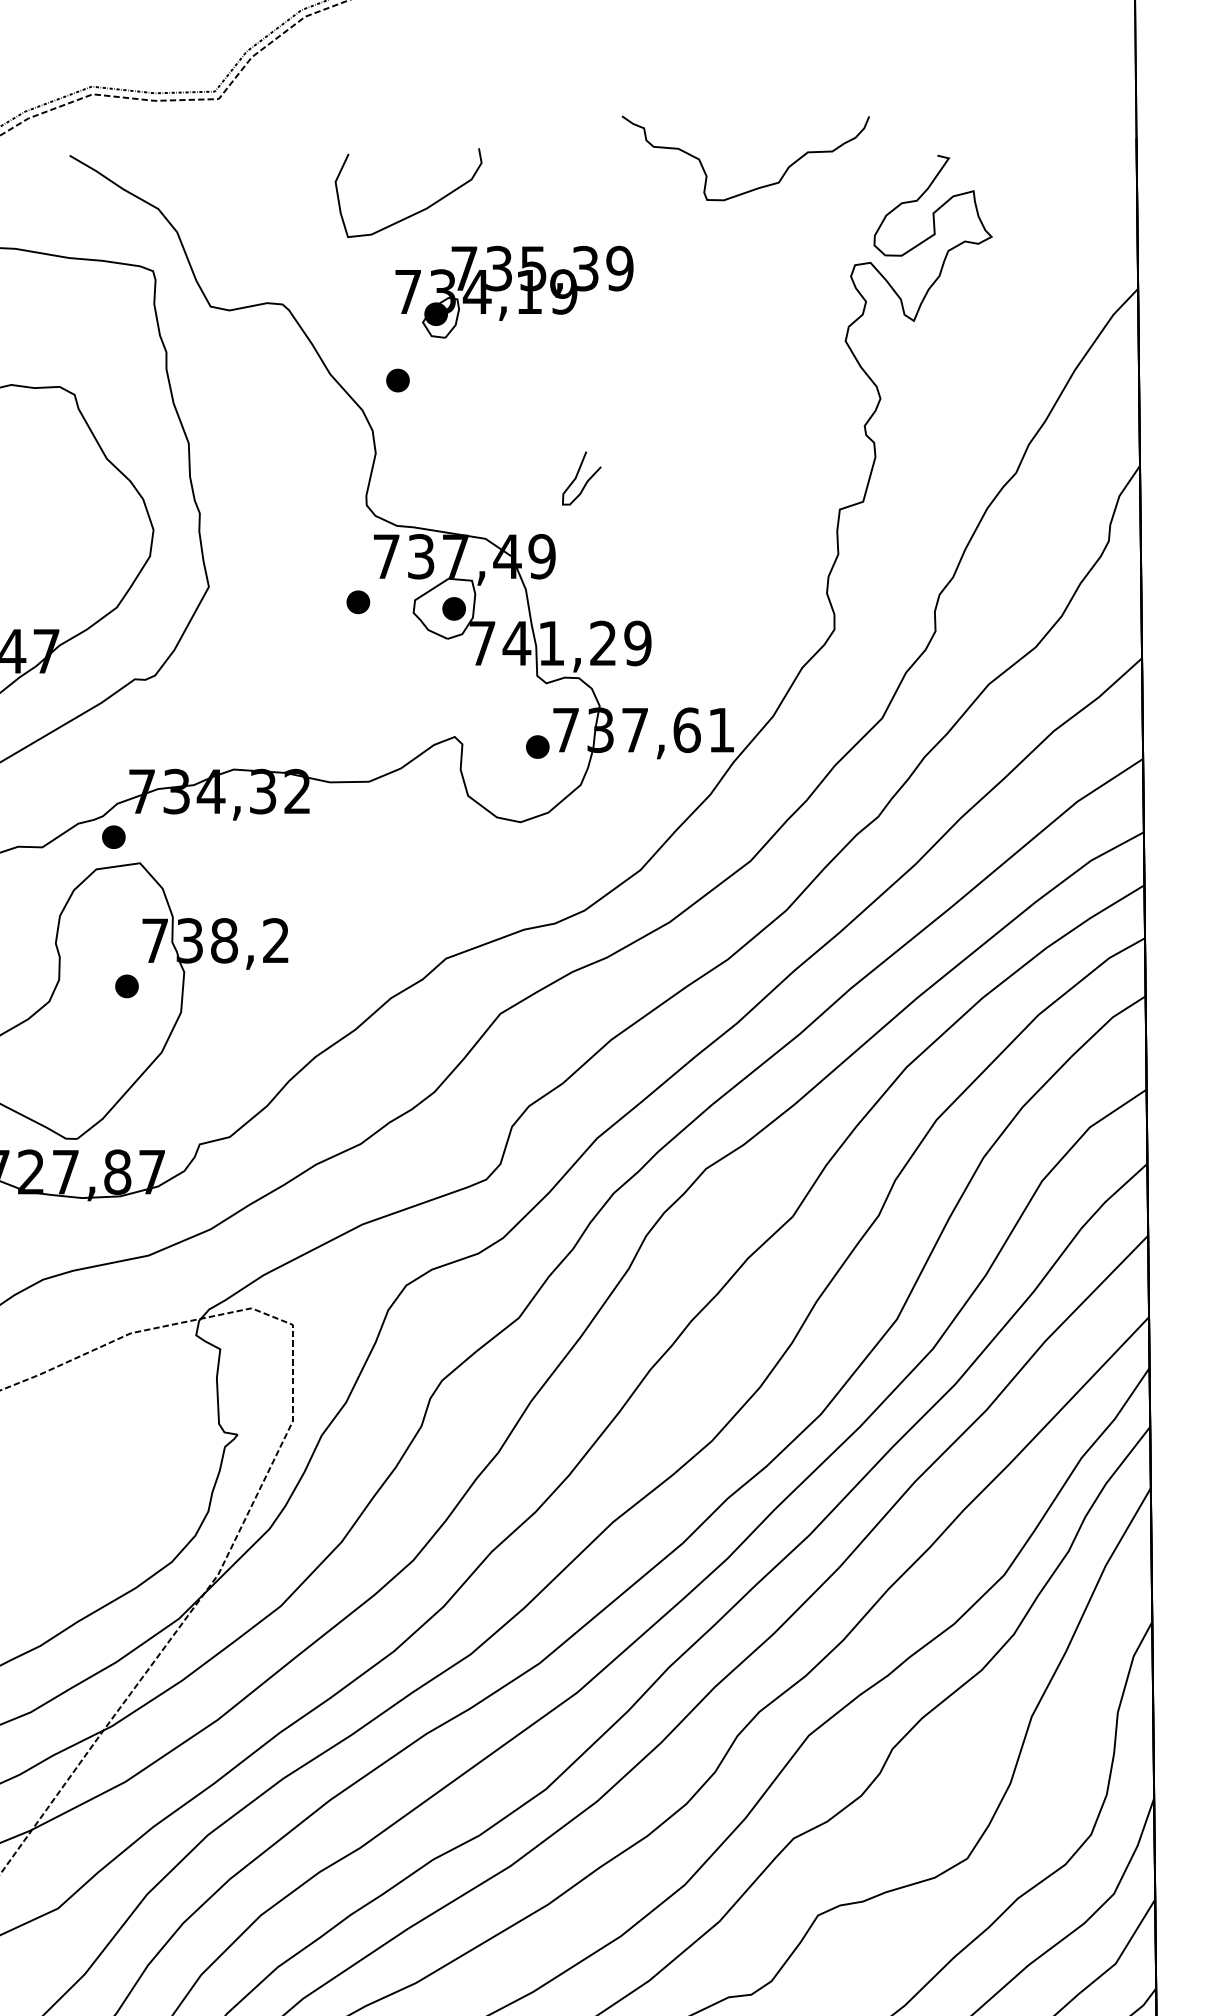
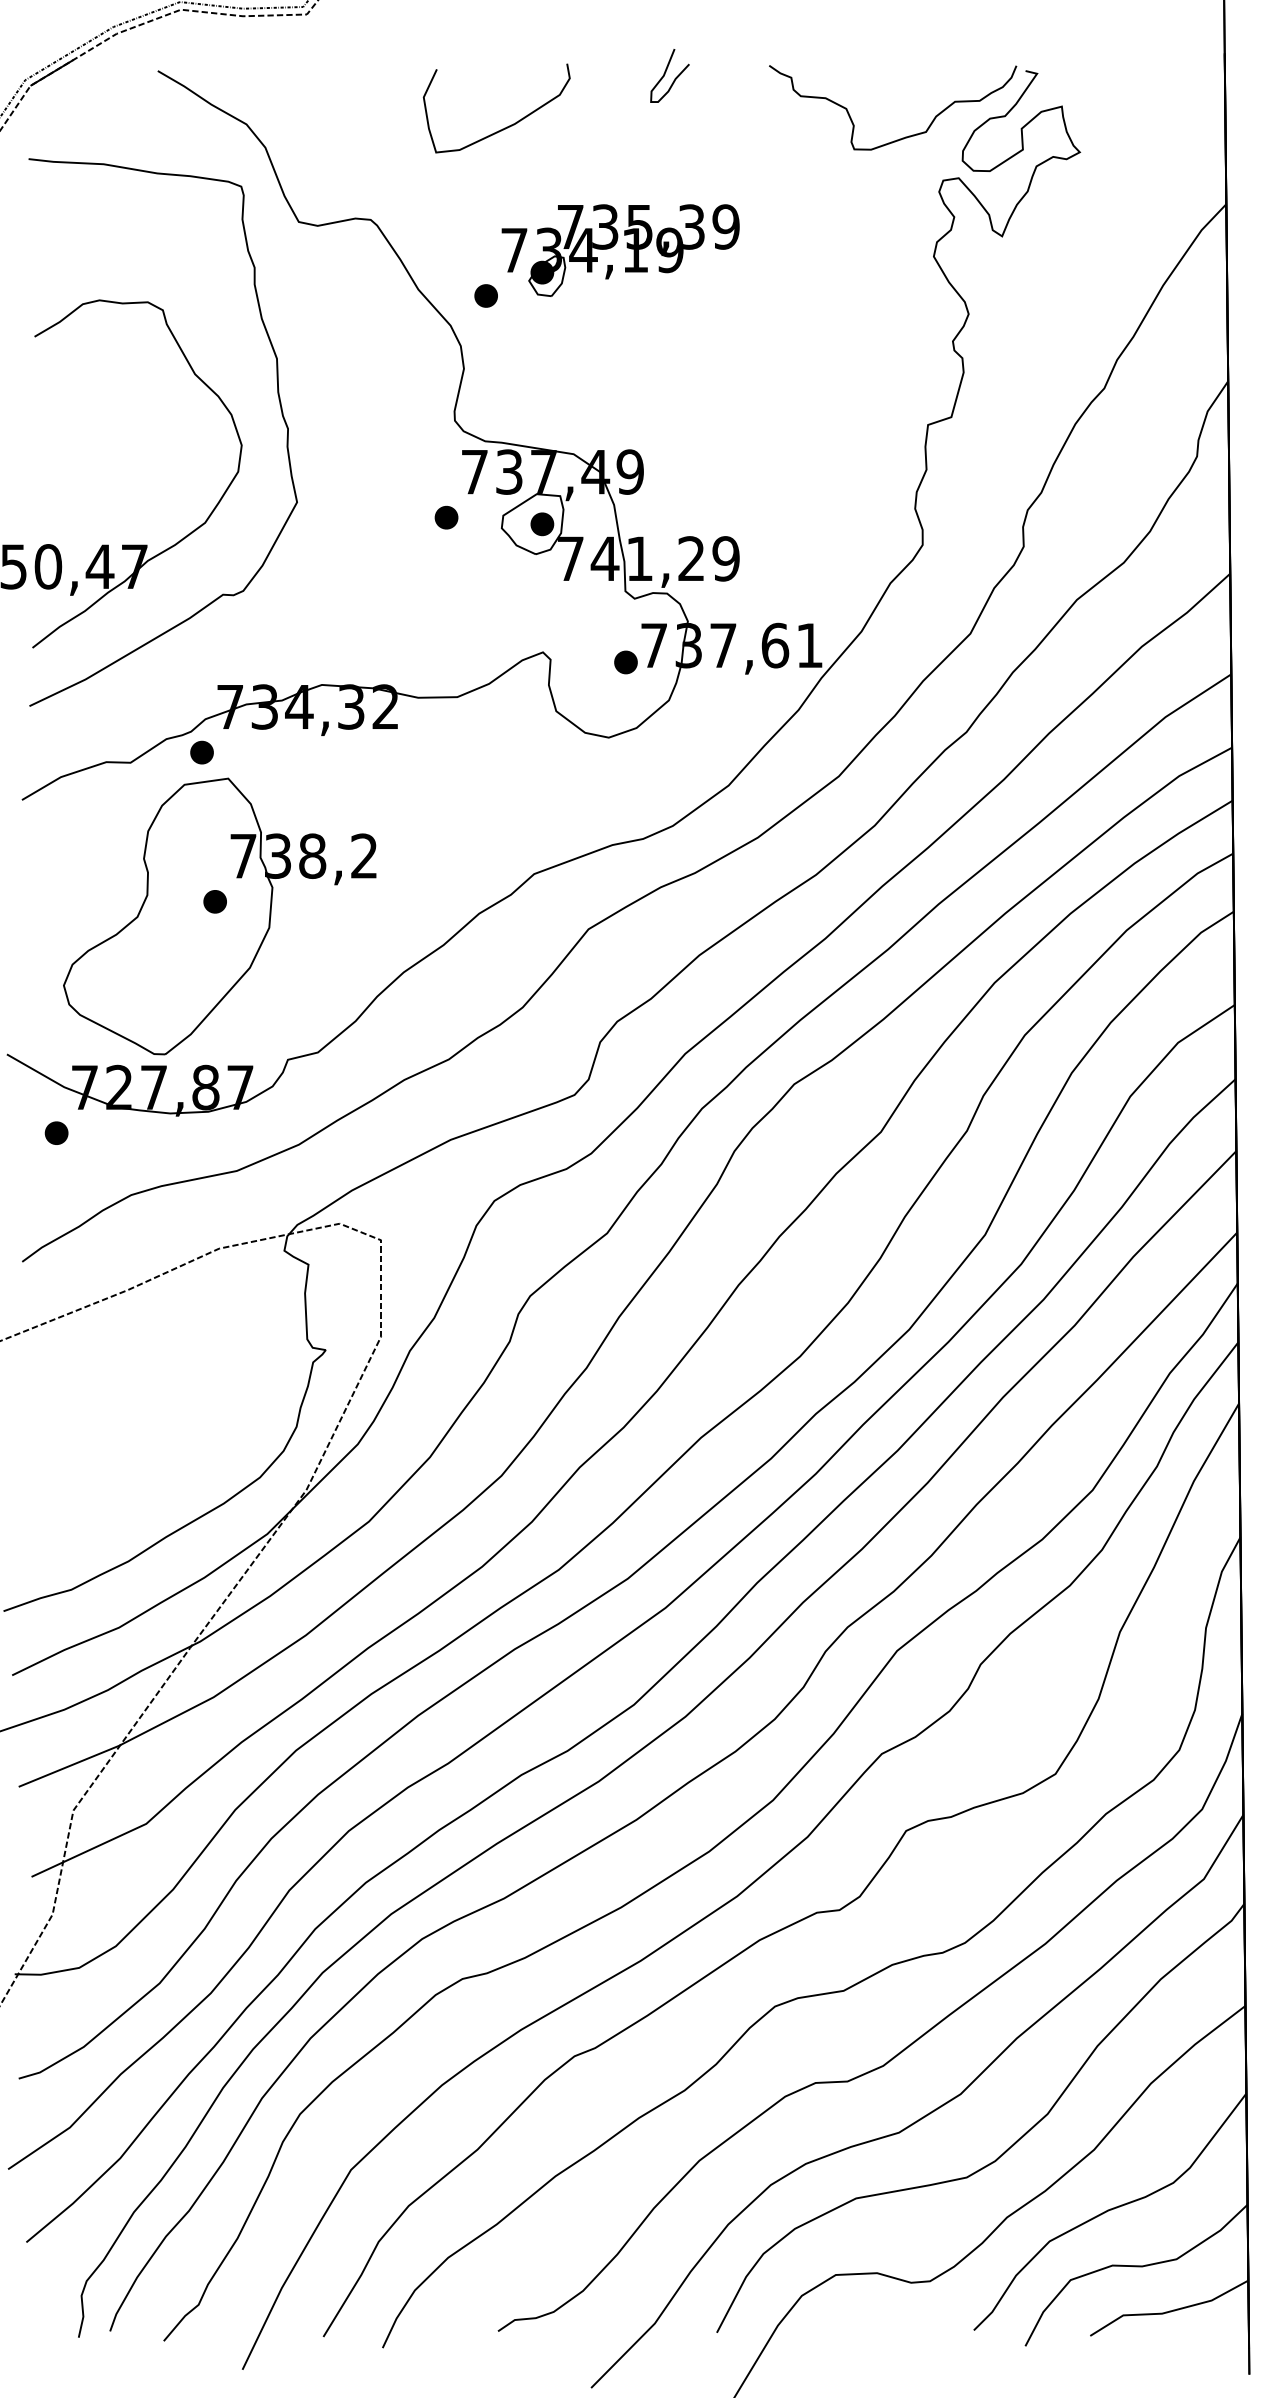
curve: (755, 188) -> (902, 137), moved
part: (520, 289) -> (626, 247), moved
curve: (577, 477) -> (665, 74), moved

